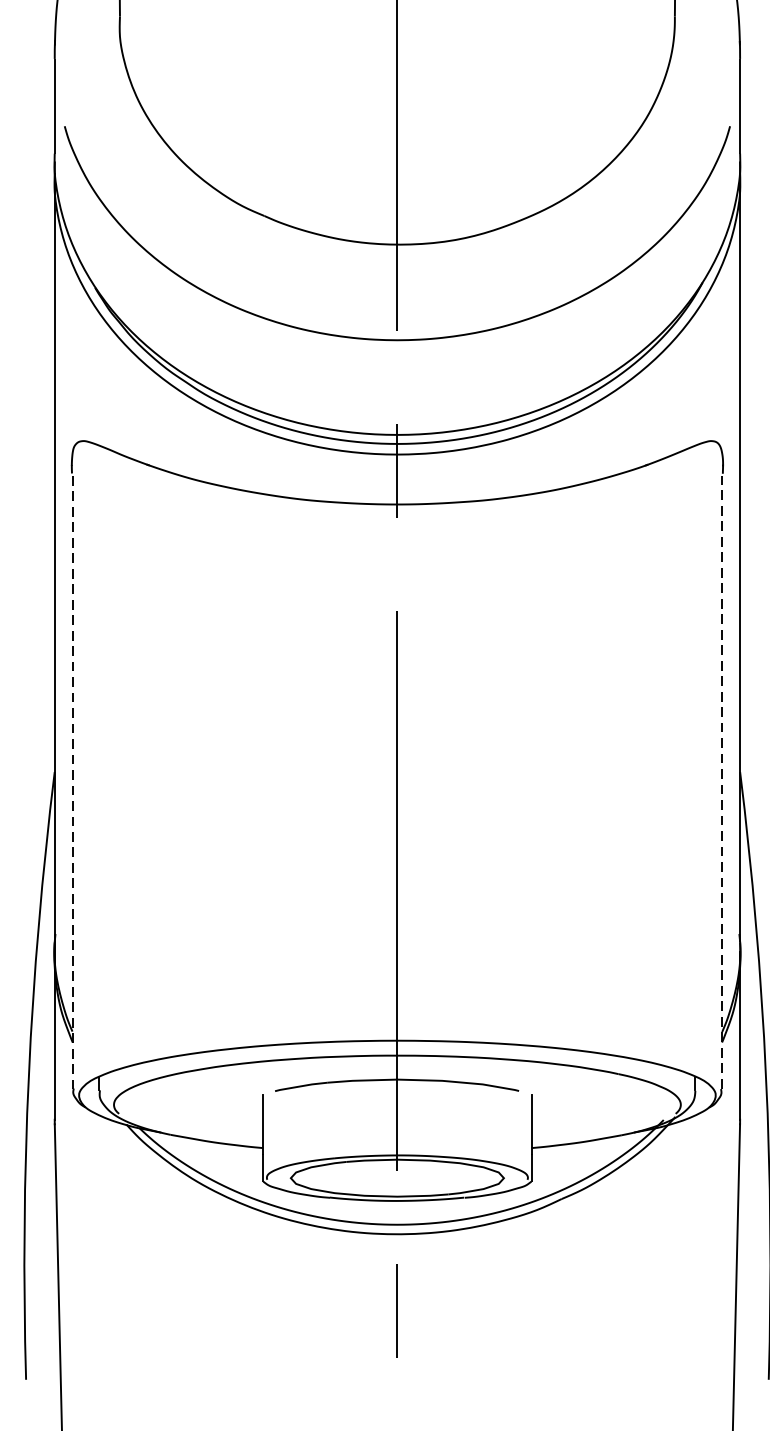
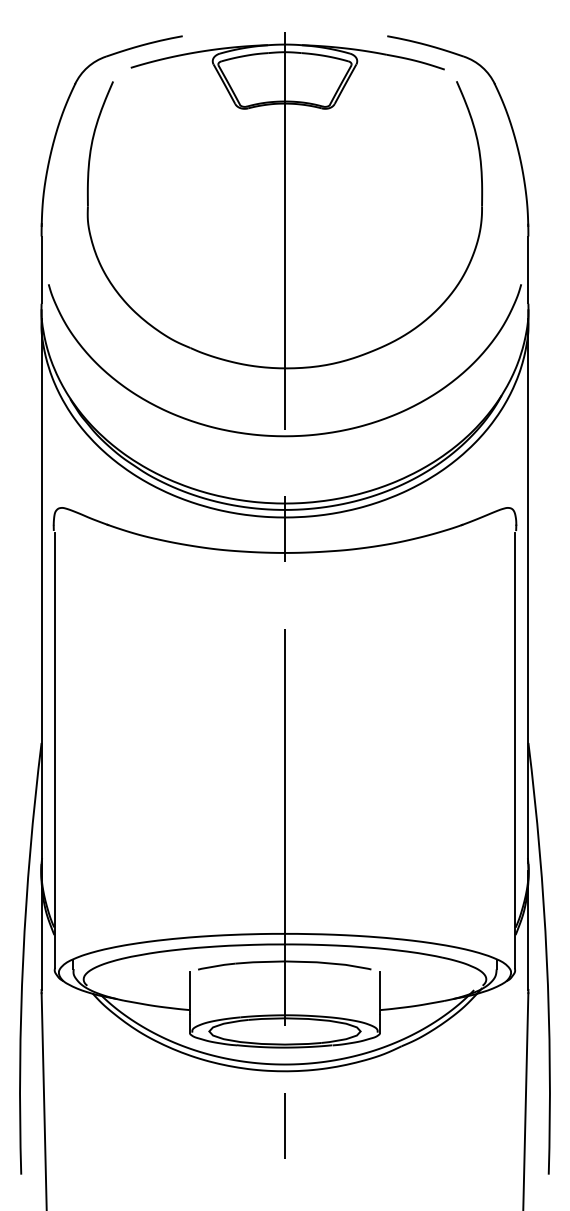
line: (72, 782) -> (54, 750), dashed -> solid
line: (721, 782) -> (515, 750), dashed -> solid

